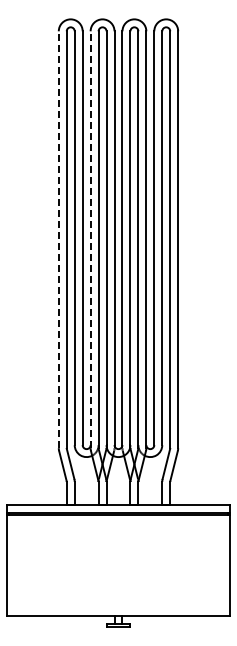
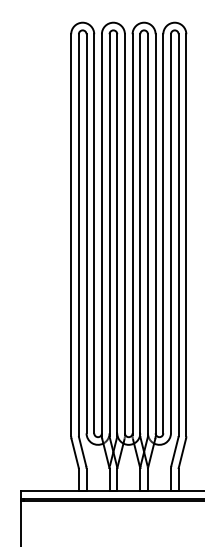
line: (58, 239) -> (70, 235), dashed -> solid
line: (90, 239) -> (101, 235), dashed -> solid

